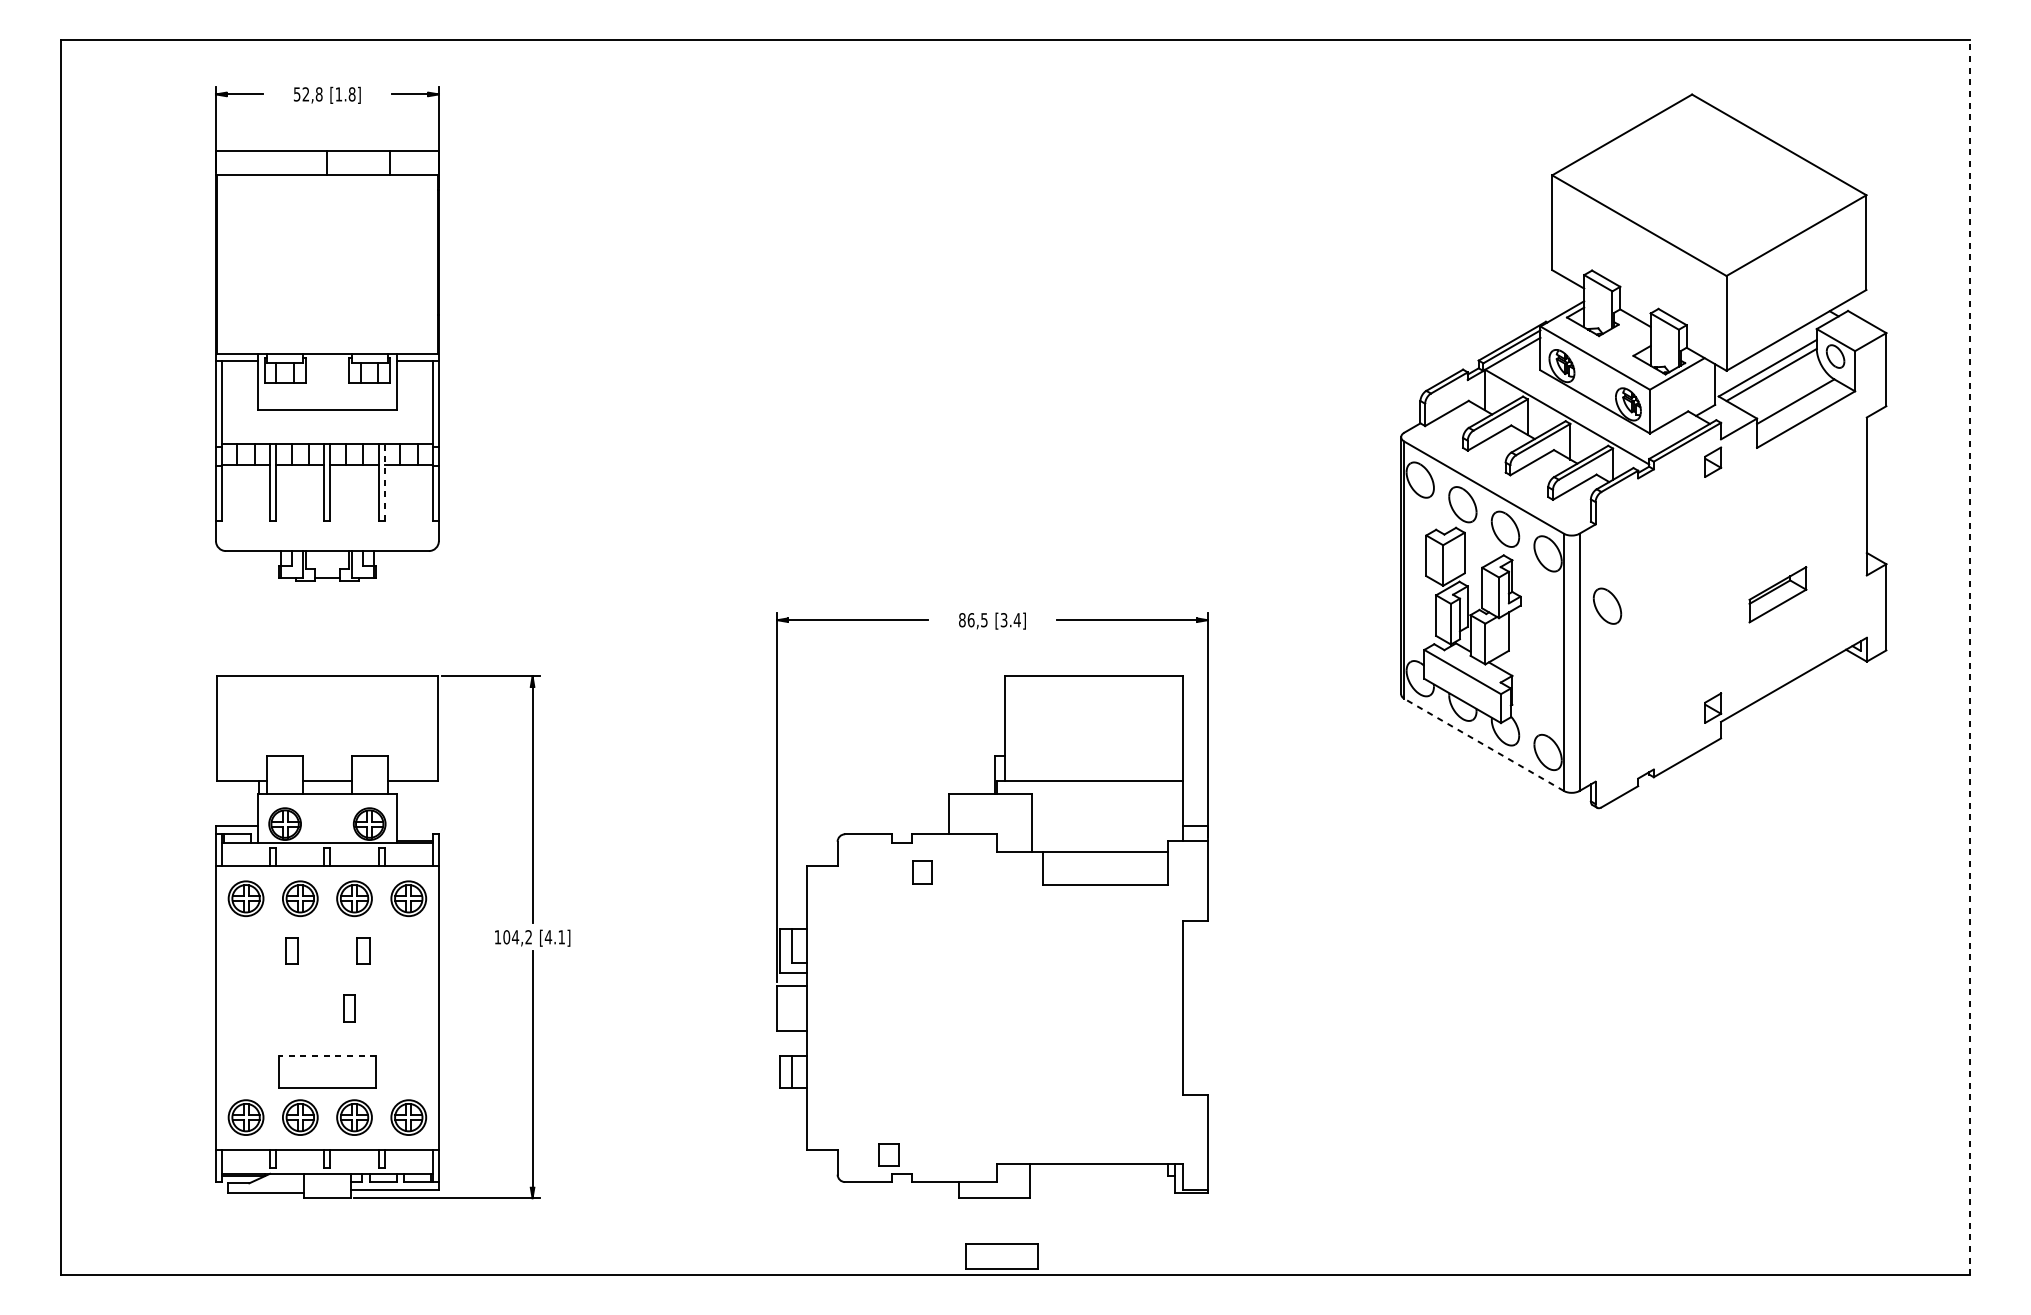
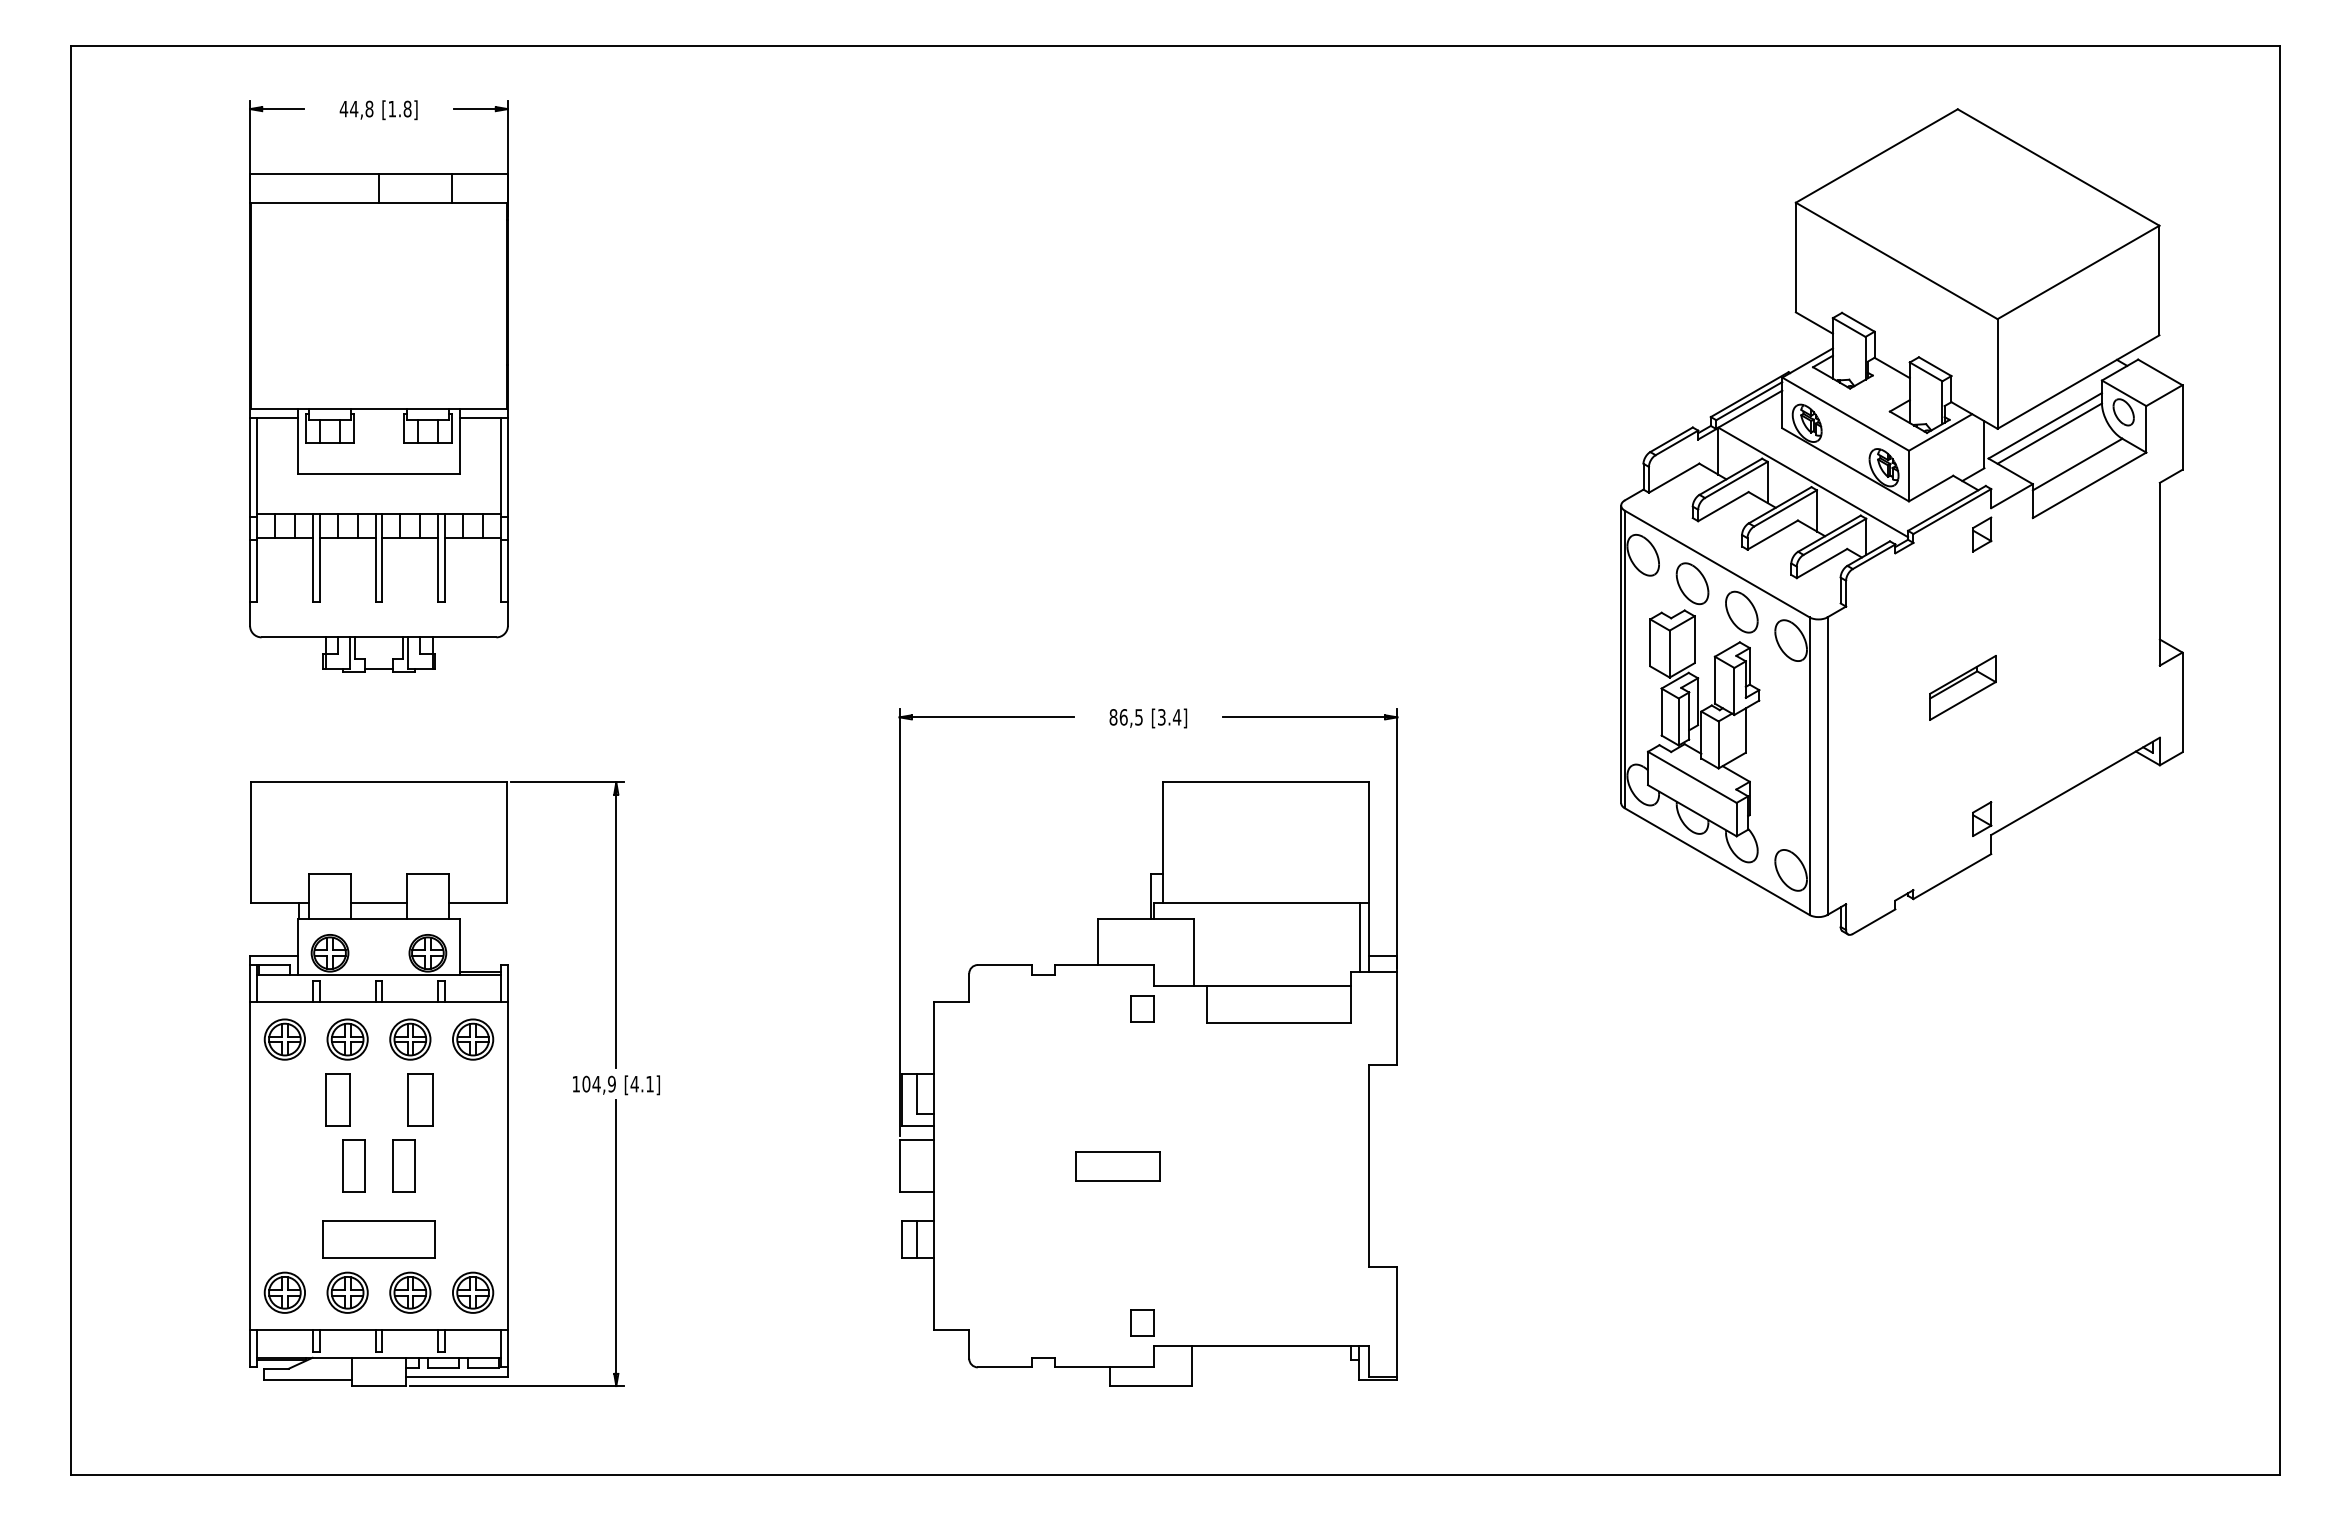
text: (301, 93) -> (348, 108), 52,8 -> 44,8
line: (384, 482) -> (445, 557), dashed -> solid
part: (1777, 594) -> (1962, 687), moved
part: (1607, 605) -> (1859, 700), removed
line: (1970, 657) -> (2279, 760), dashed -> solid
line: (1484, 744) -> (1717, 861), dashed -> solid
line: (1175, 810) -> (1360, 937), added
part: (922, 871) -> (1142, 1008), moved
text: (528, 937) -> (611, 1084), 104,2 -> 104,9
part: (291, 950) -> (337, 1099), size x1.67
part: (363, 950) -> (420, 1099), size x1.67
part: (305, 1007) -> (353, 1165), added
part: (348, 1007) -> (403, 1165), size x1.67
line: (327, 1055) -> (378, 1221), dashed -> solid
part: (888, 1154) -> (1142, 1322), moved
part: (1001, 1256) -> (1117, 1166), moved

